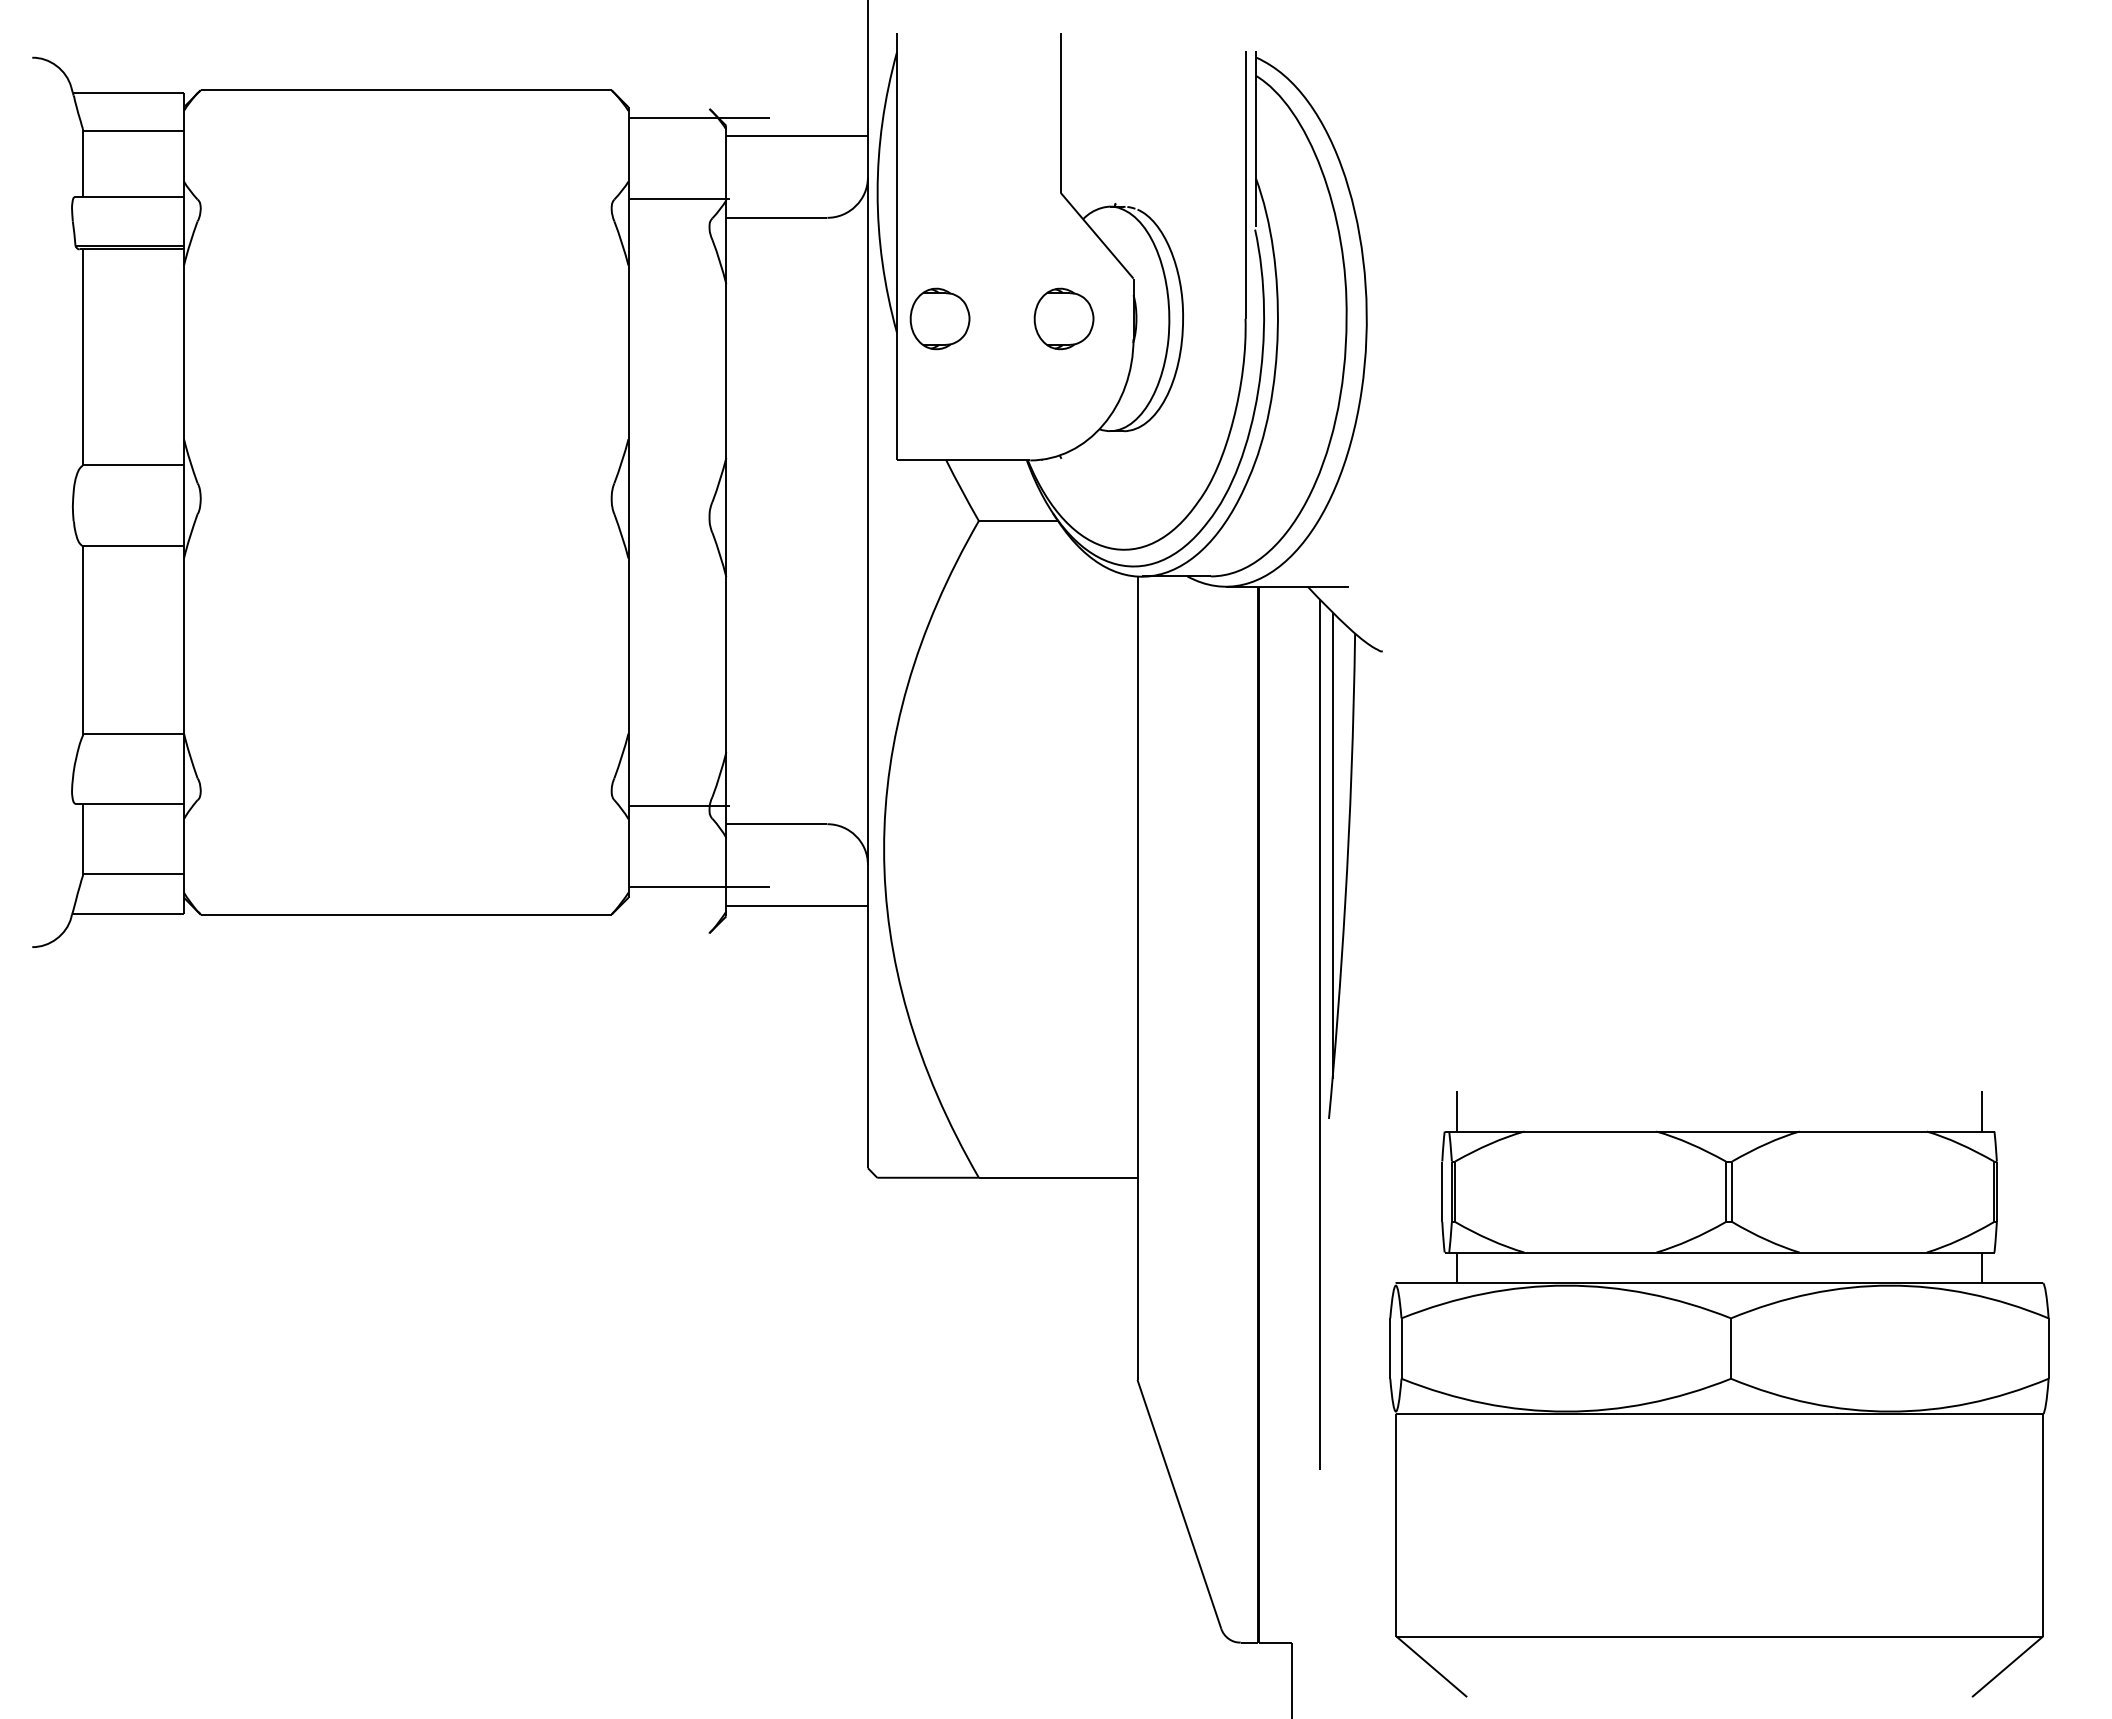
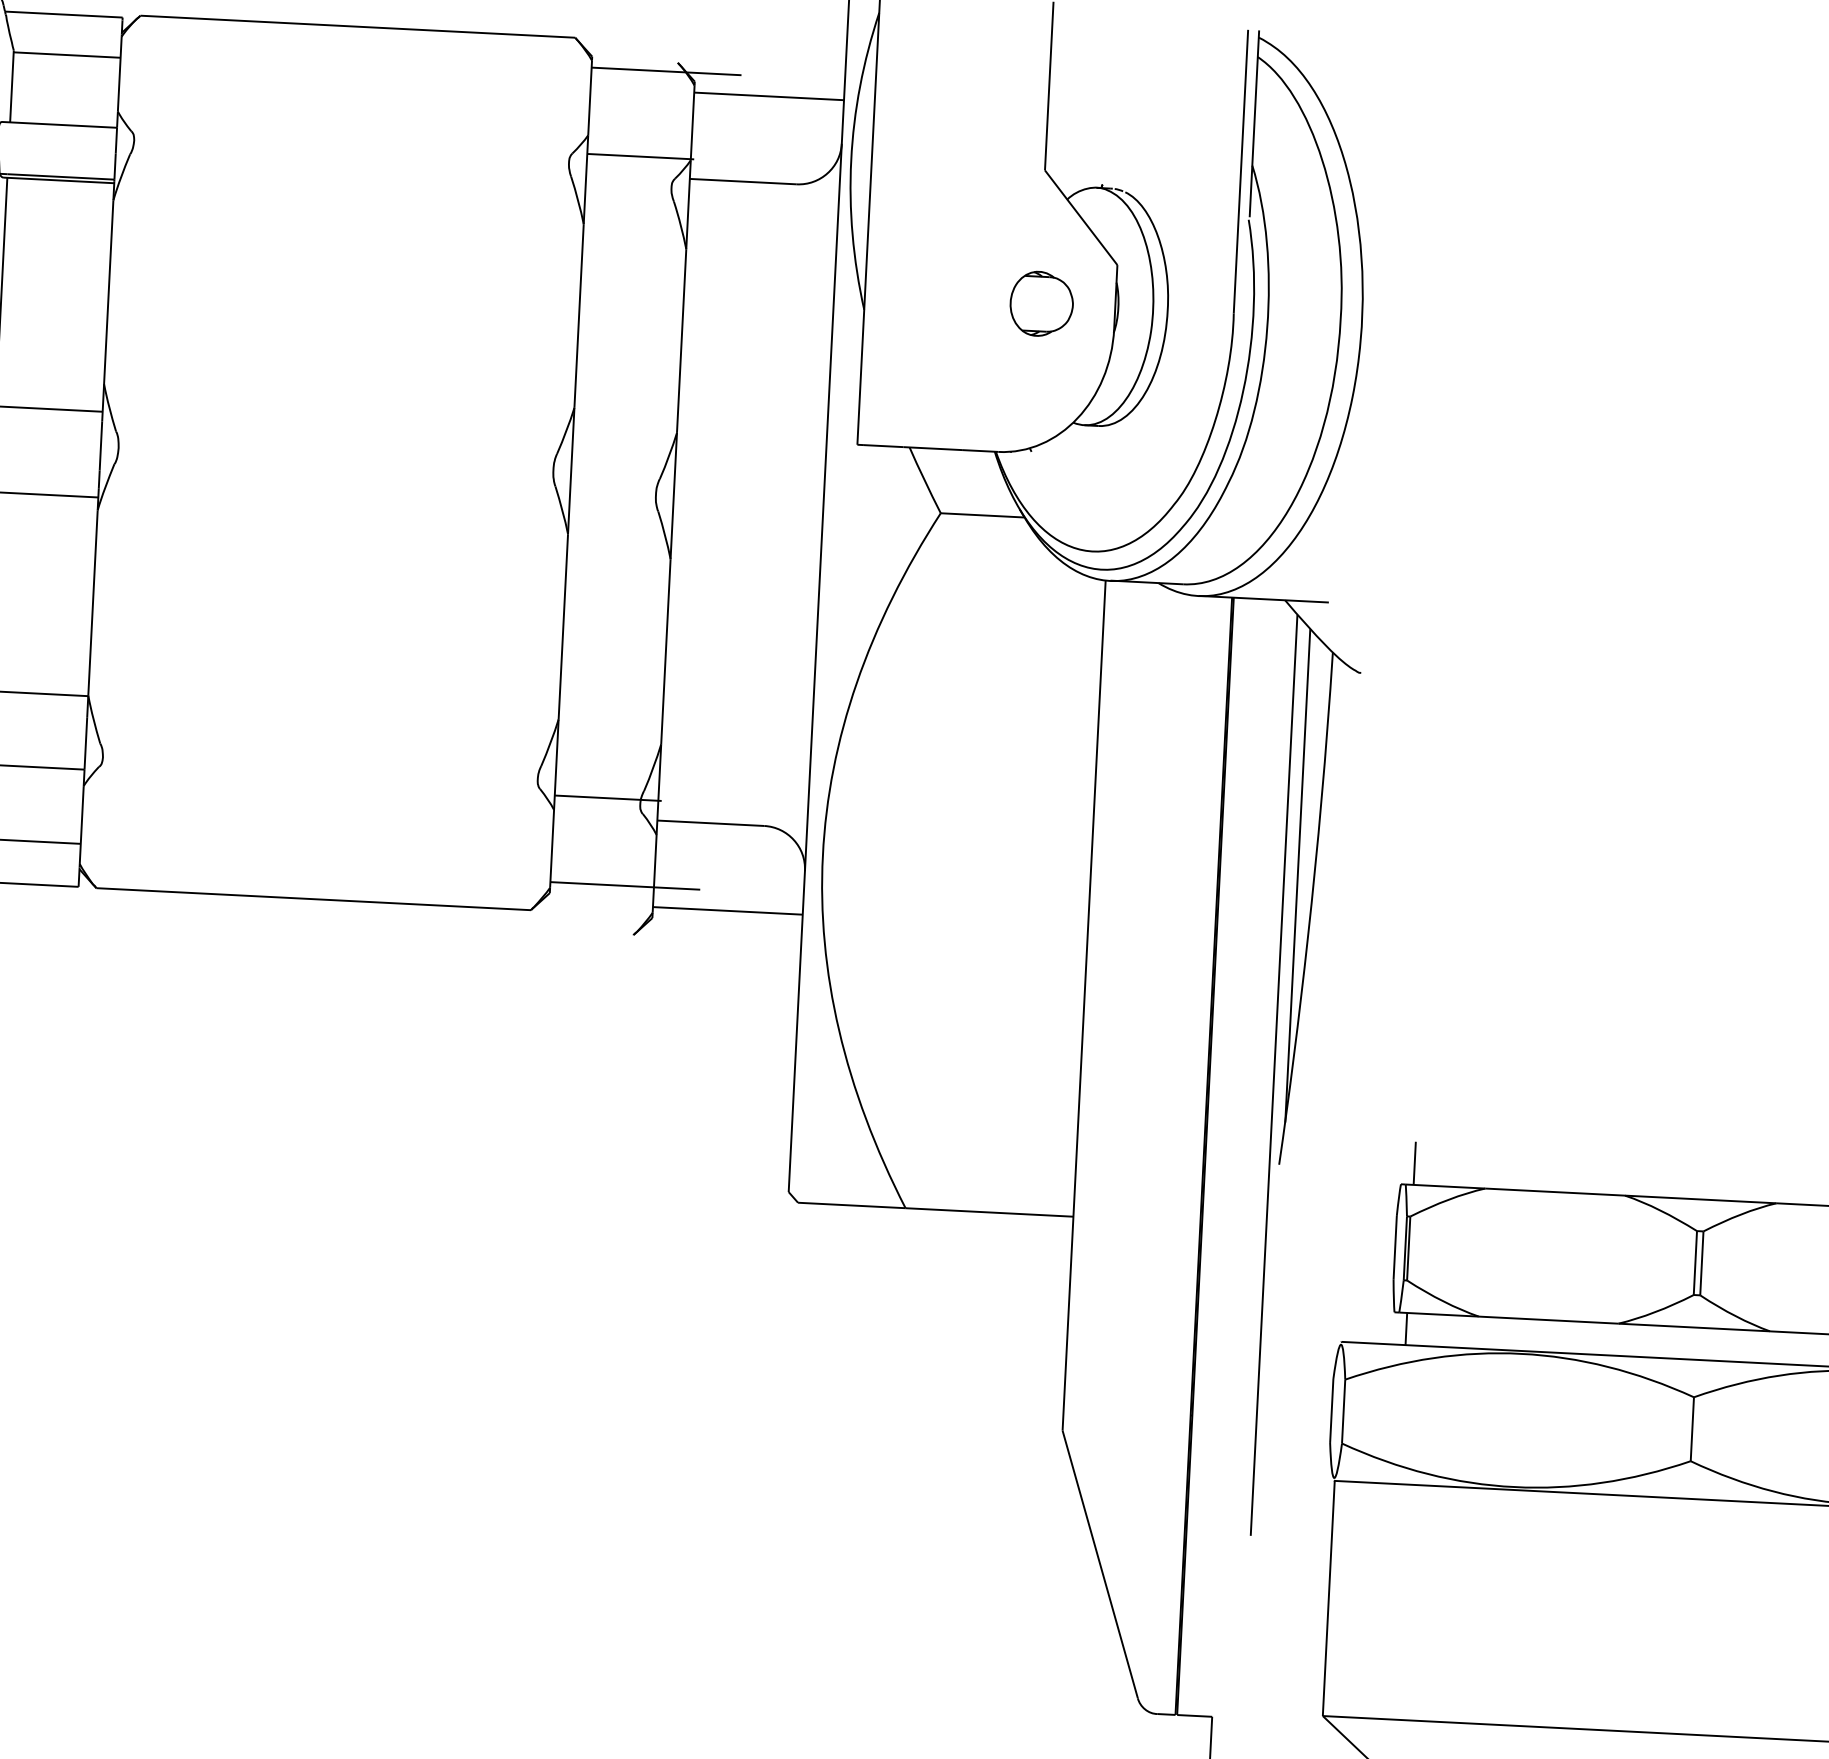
part: (939, 318) -> (909, 296), removed

